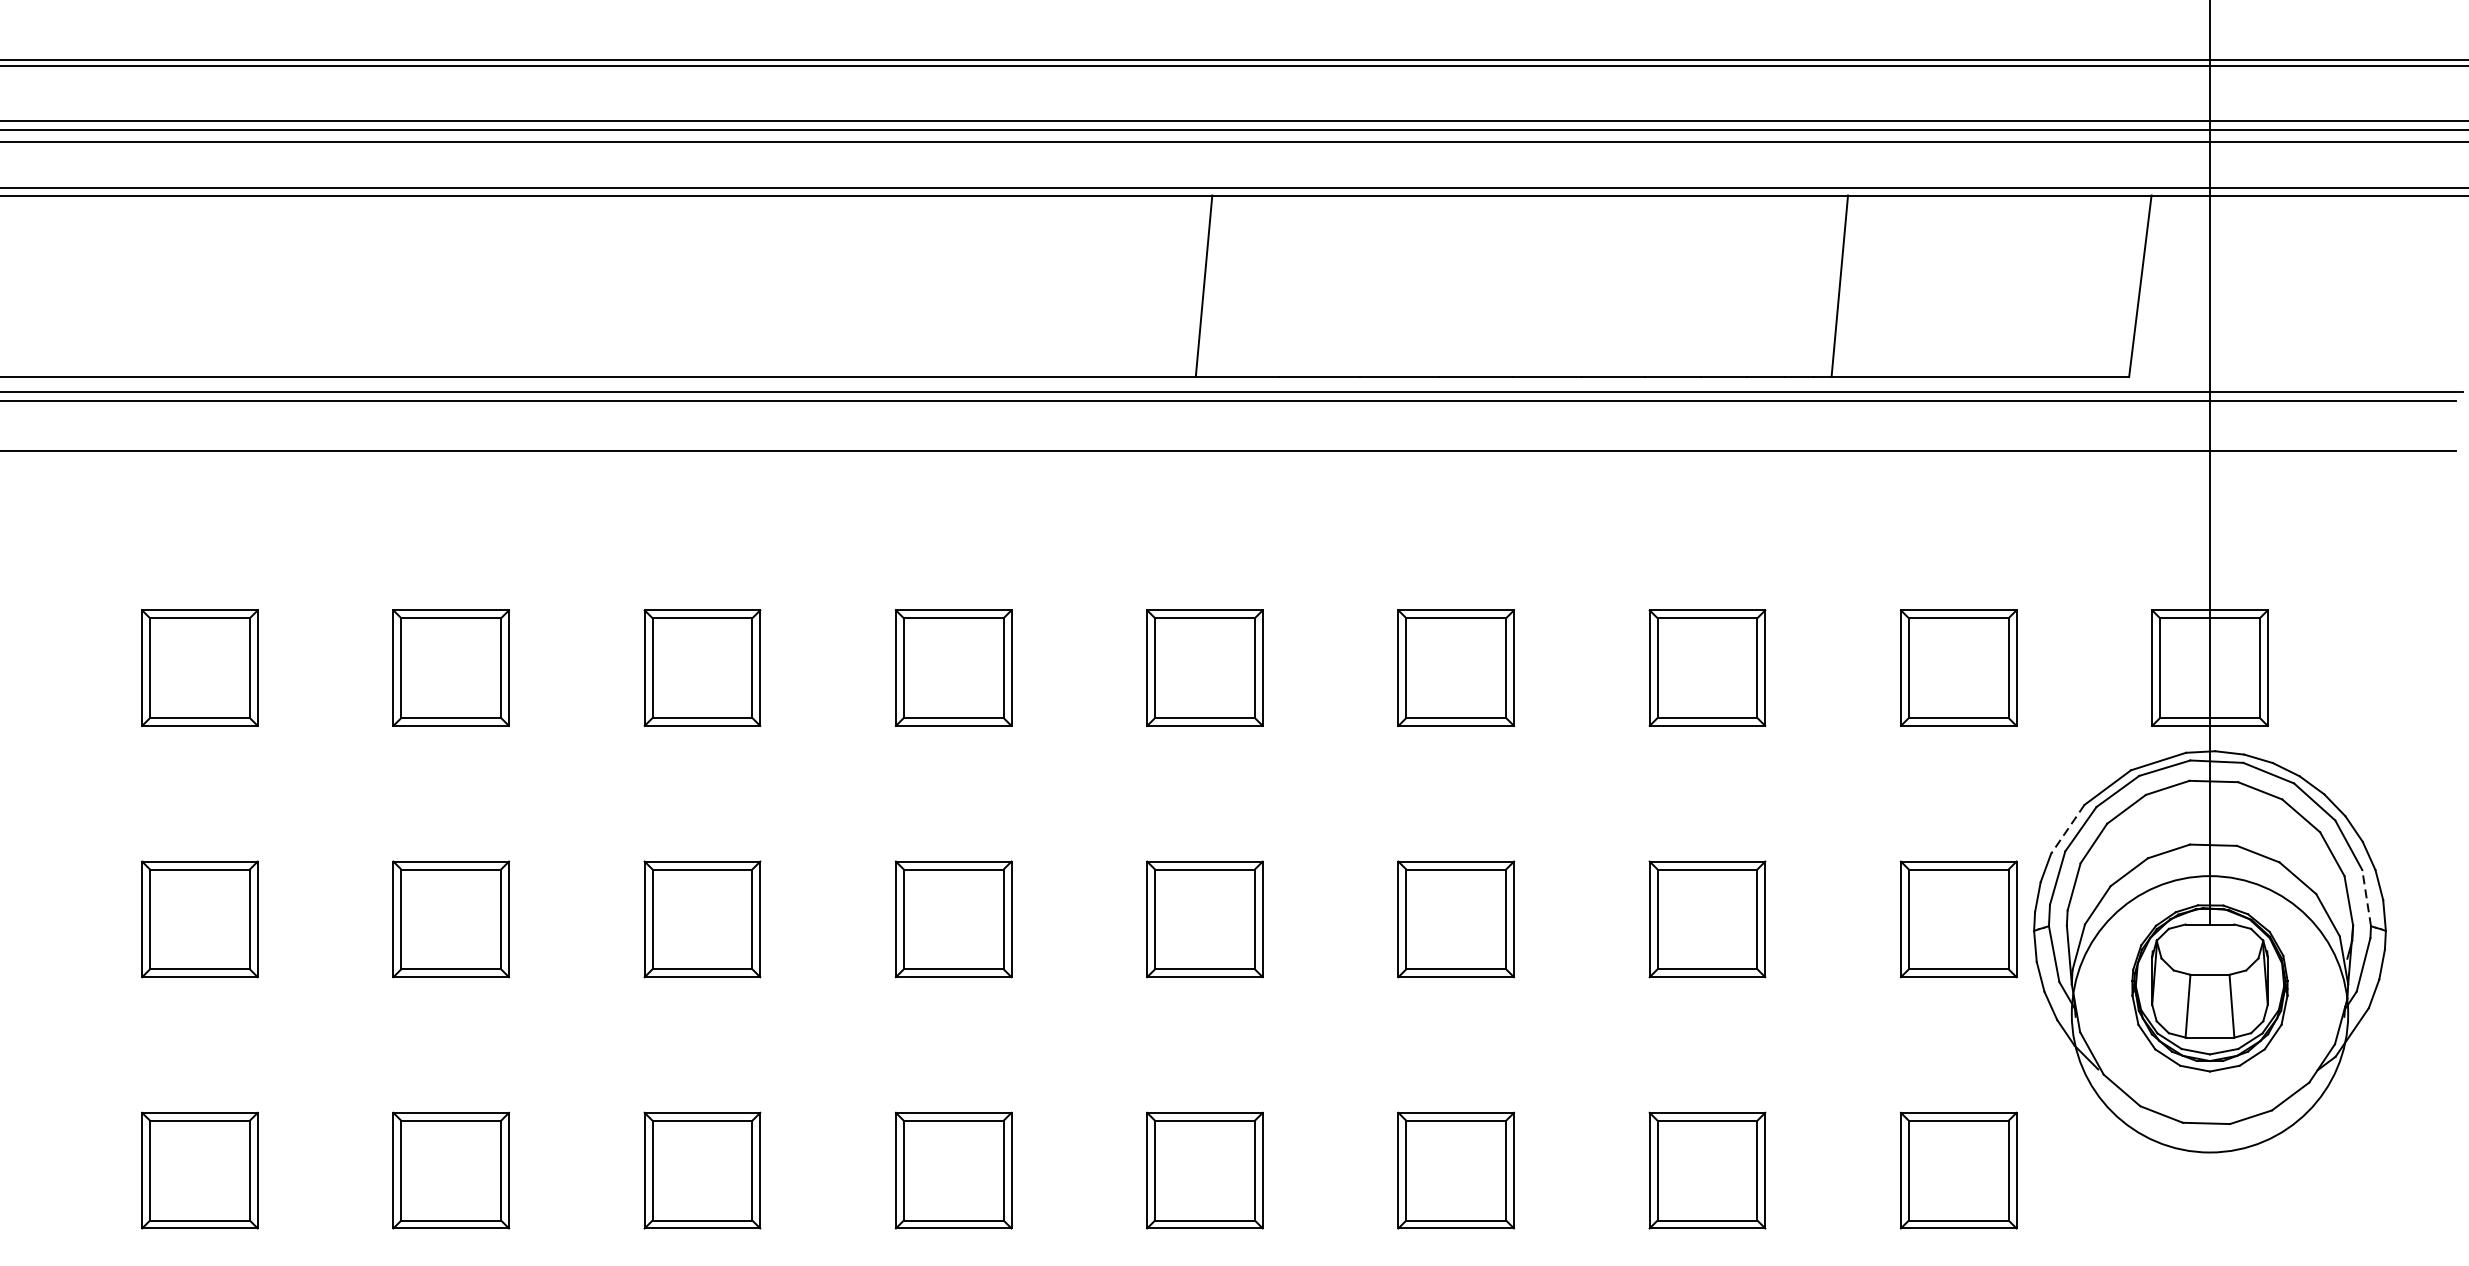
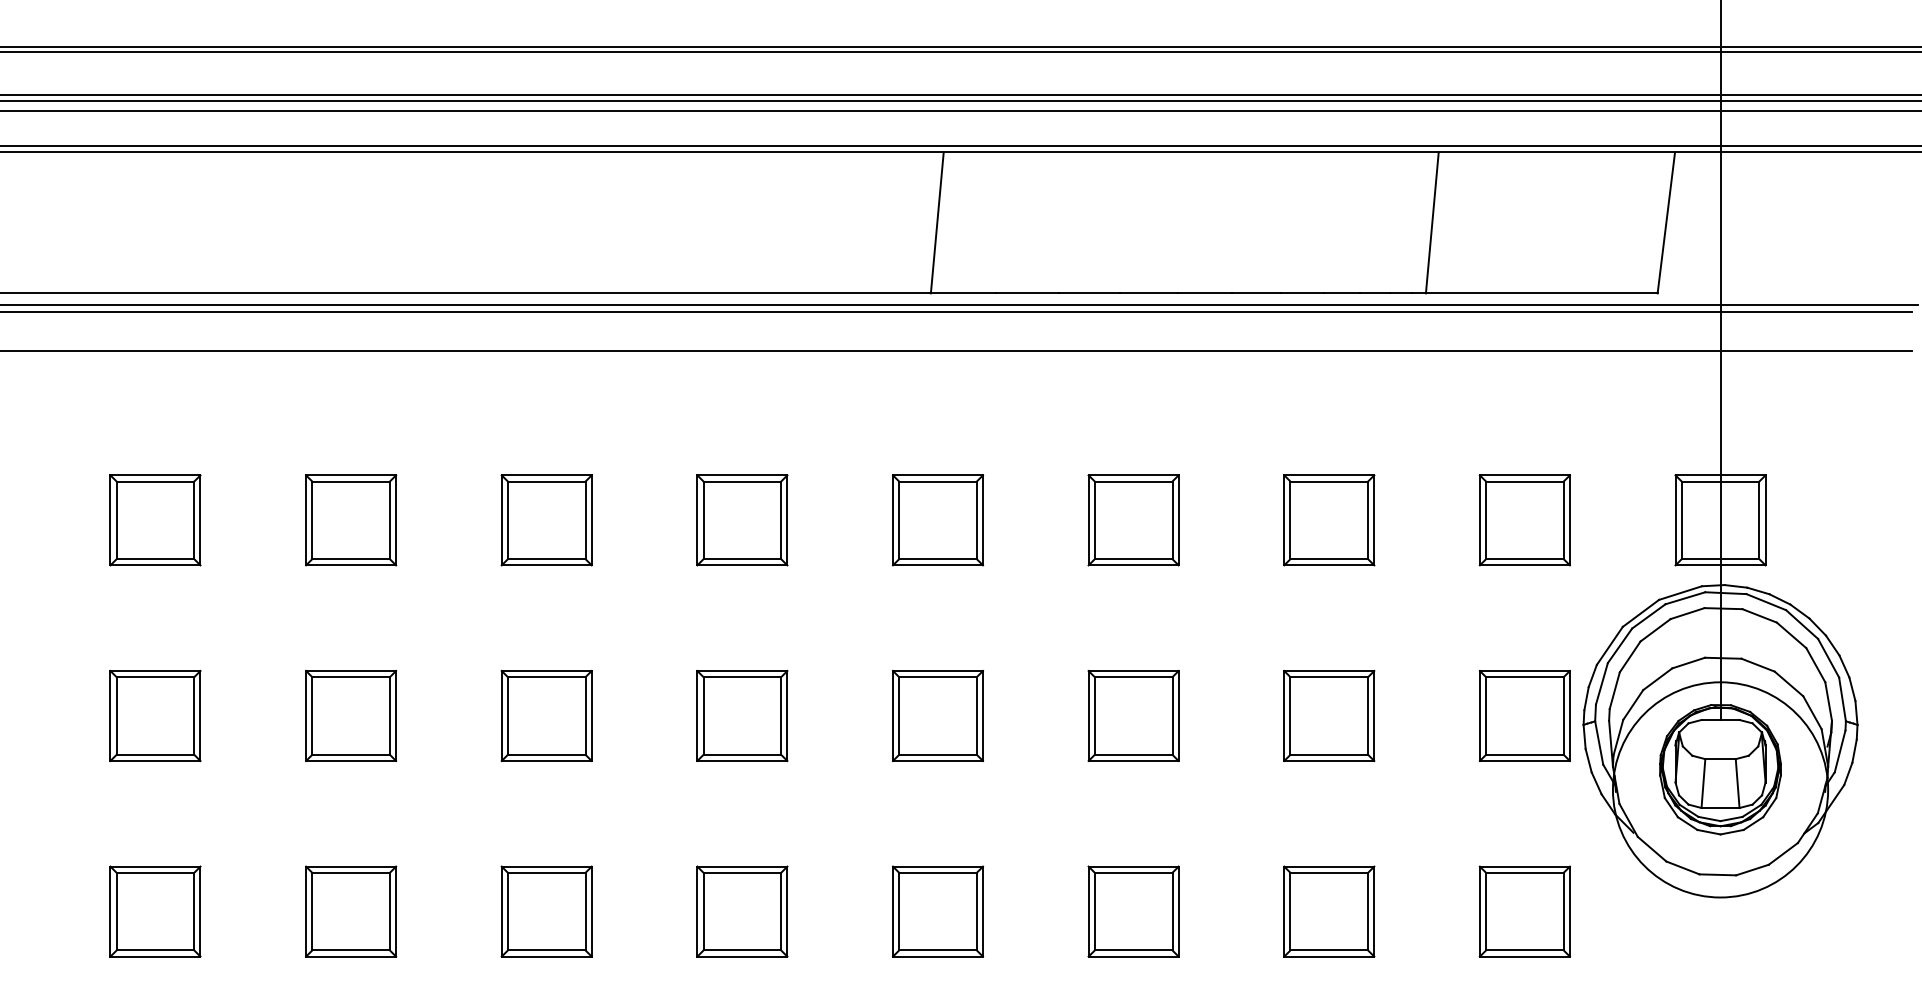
line: (2067, 830) -> (1609, 646), dashed -> solid
line: (2366, 896) -> (1842, 698), dashed -> solid

